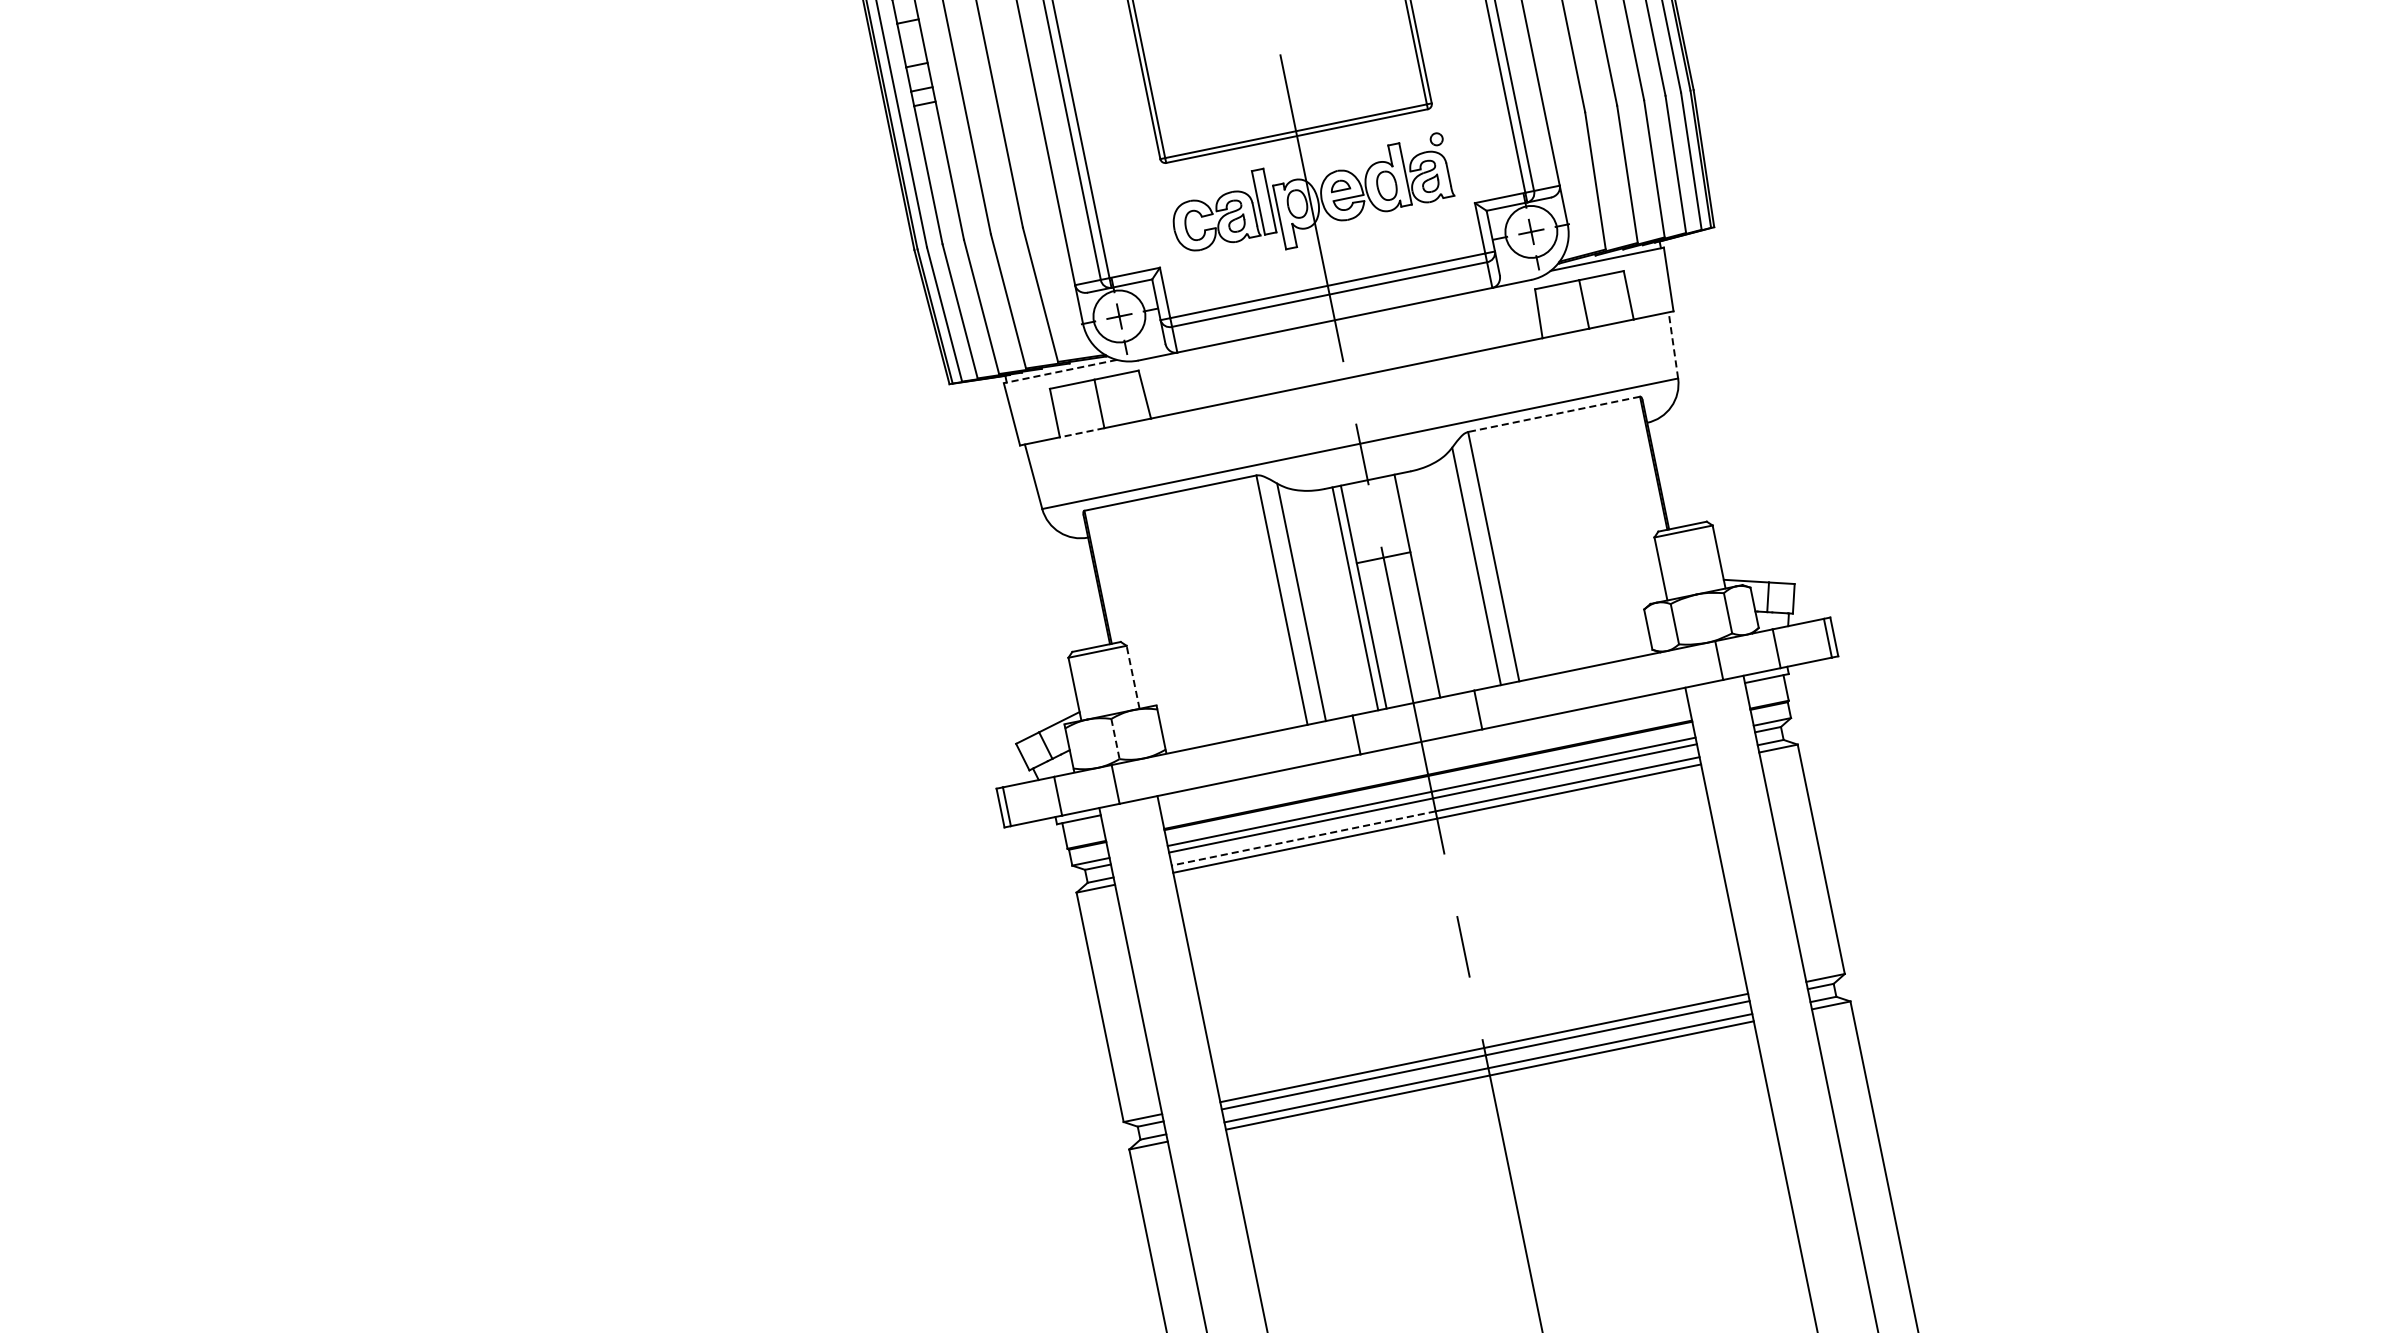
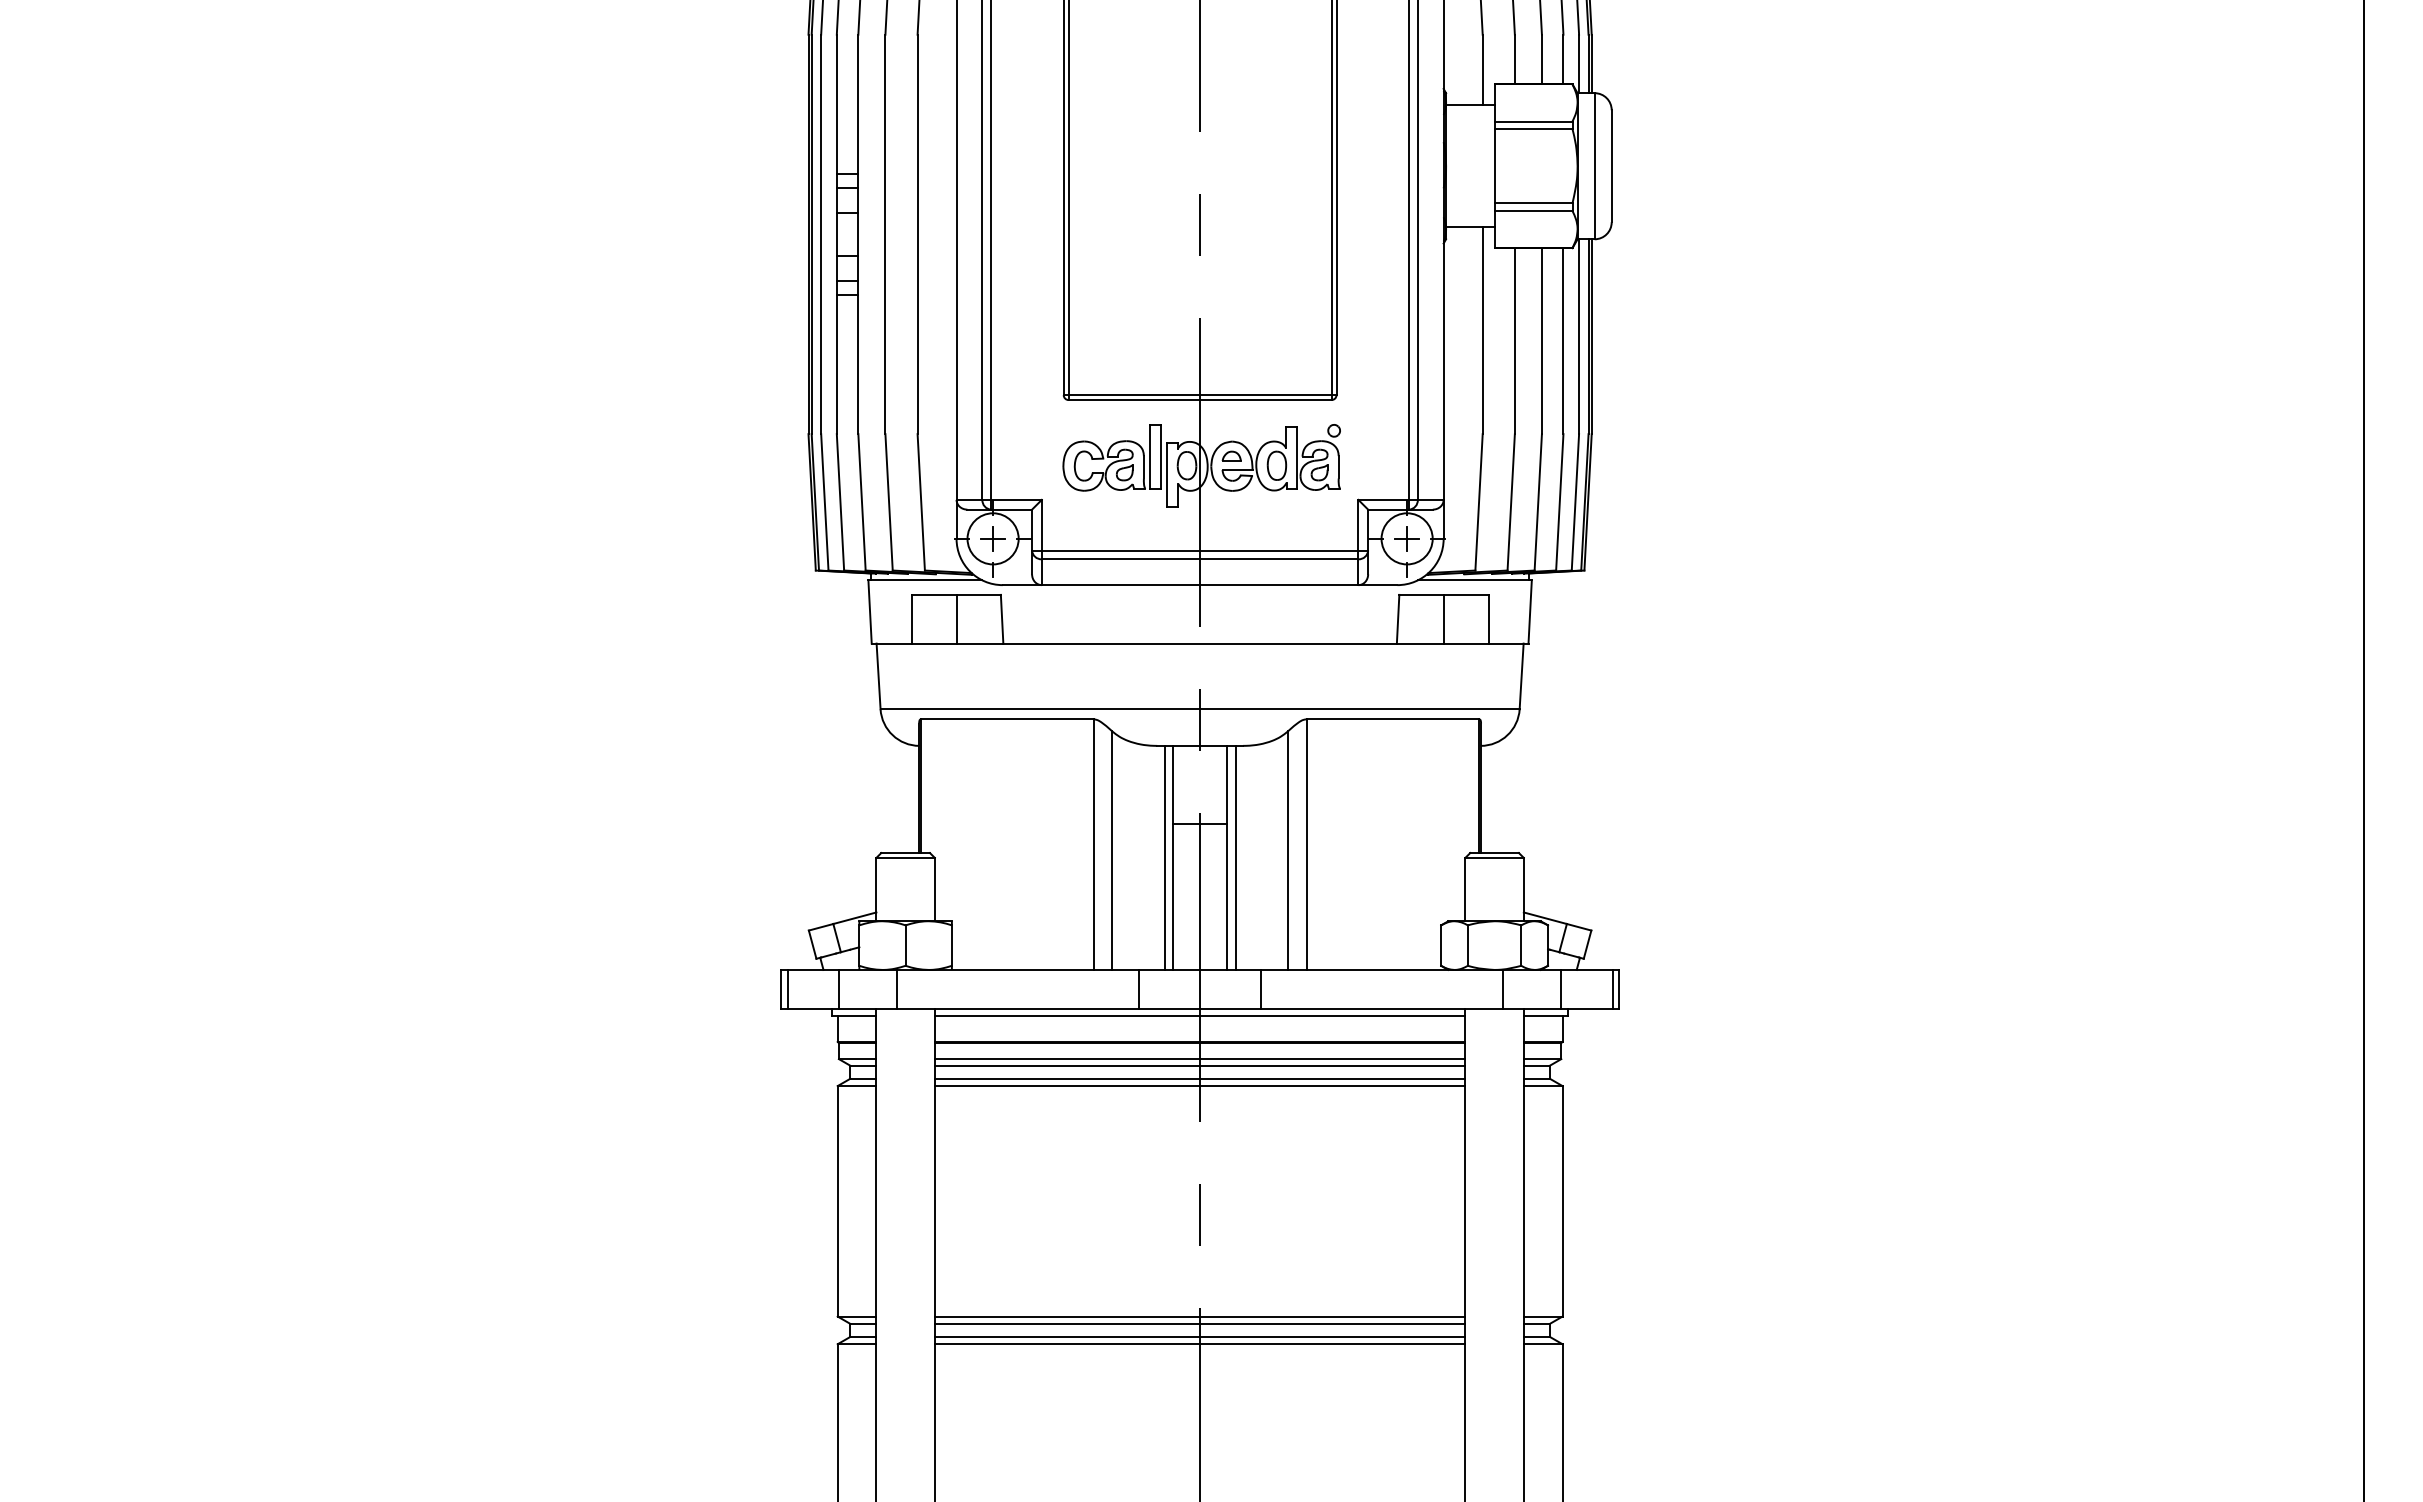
line: (1673, 345) -> (1521, 676), dashed -> solid
line: (1060, 371) -> (925, 580), dashed -> solid
line: (1553, 414) -> (1392, 719), dashed -> solid
line: (1081, 432) -> (933, 643), dashed -> solid
line: (1425, 584) -> (1235, 857), added
line: (1132, 677) -> (934, 889), dashed -> solid
line: (1115, 739) -> (905, 946), dashed -> solid
line: (1422, 749) -> (1199, 1016), added
line: (1303, 838) -> (1067, 1078), dashed -> solid

